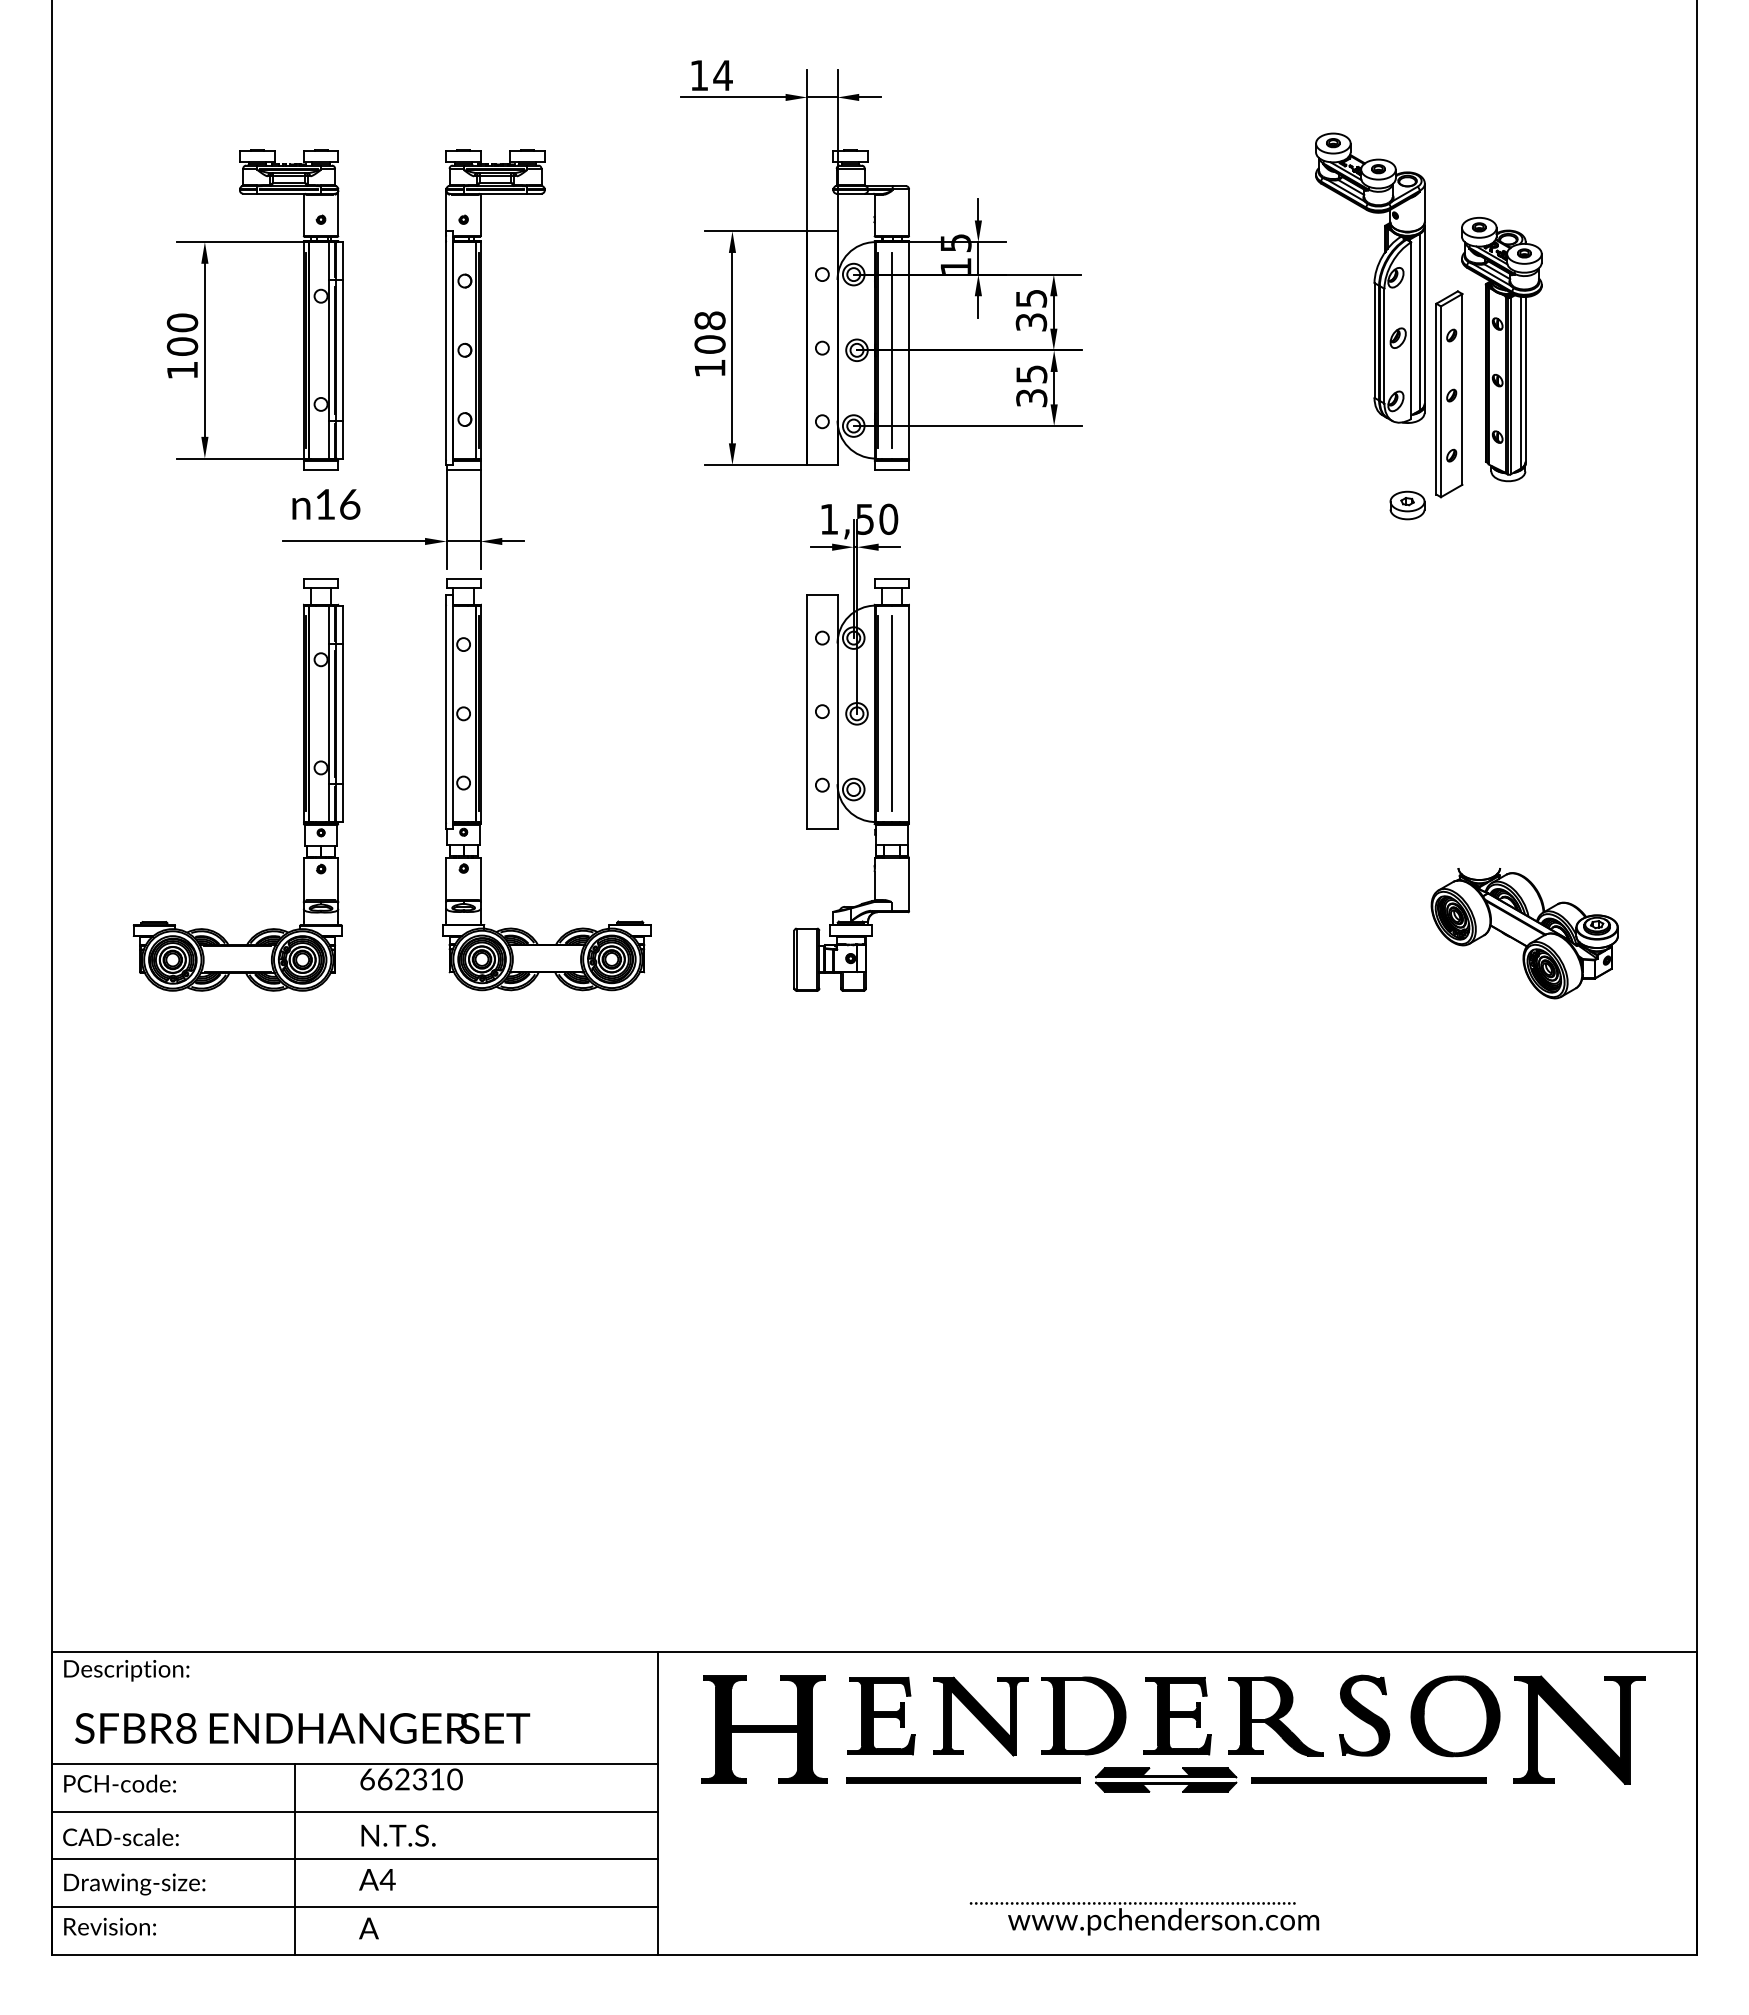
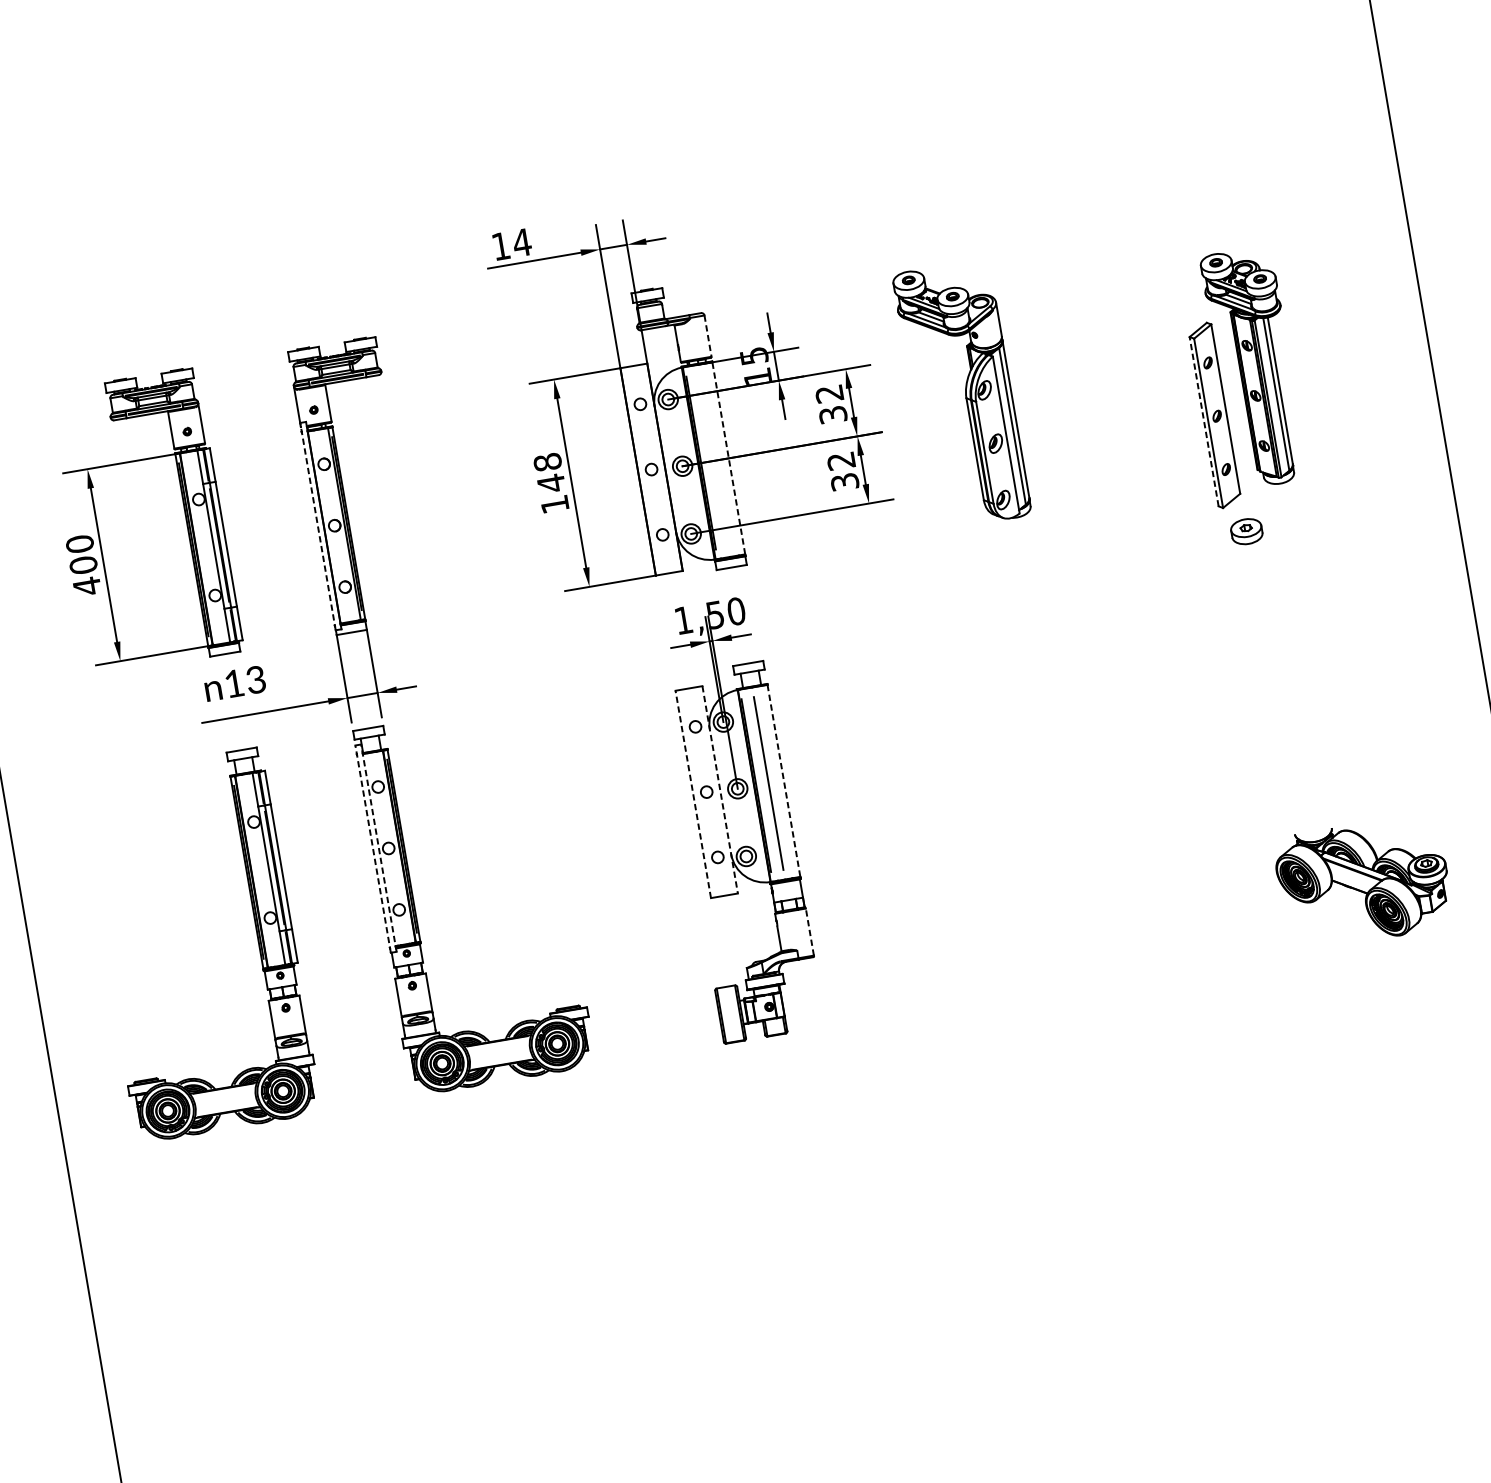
line: (909, 213) -> (708, 336), solid -> dashed
part: (1370, 277) -> (962, 393), moved
text: (1031, 298) -> (829, 393), 35 -> 32
text: (709, 344) -> (550, 483), 108 -> 148
line: (446, 348) -> (318, 526), solid -> dashed
line: (891, 349) -> (713, 460), removed
line: (909, 349) -> (729, 457), solid -> dashed
text: (182, 370) -> (87, 586), 100 -> 400
text: (1031, 374) -> (841, 461), 35 -> 32
line: (1436, 398) -> (1204, 421), solid -> dashed
text: (349, 504) -> (255, 680), 16 -> 13
part: (1407, 505) -> (1246, 531), moved
line: (446, 711) -> (373, 849), solid -> dashed
line: (452, 711) -> (378, 848), solid -> dashed
line: (807, 711) -> (693, 794), solid -> dashed
line: (837, 711) -> (720, 789), solid -> dashed
line: (909, 714) -> (784, 781), solid -> dashed
line: (909, 884) -> (810, 932), solid -> dashed

